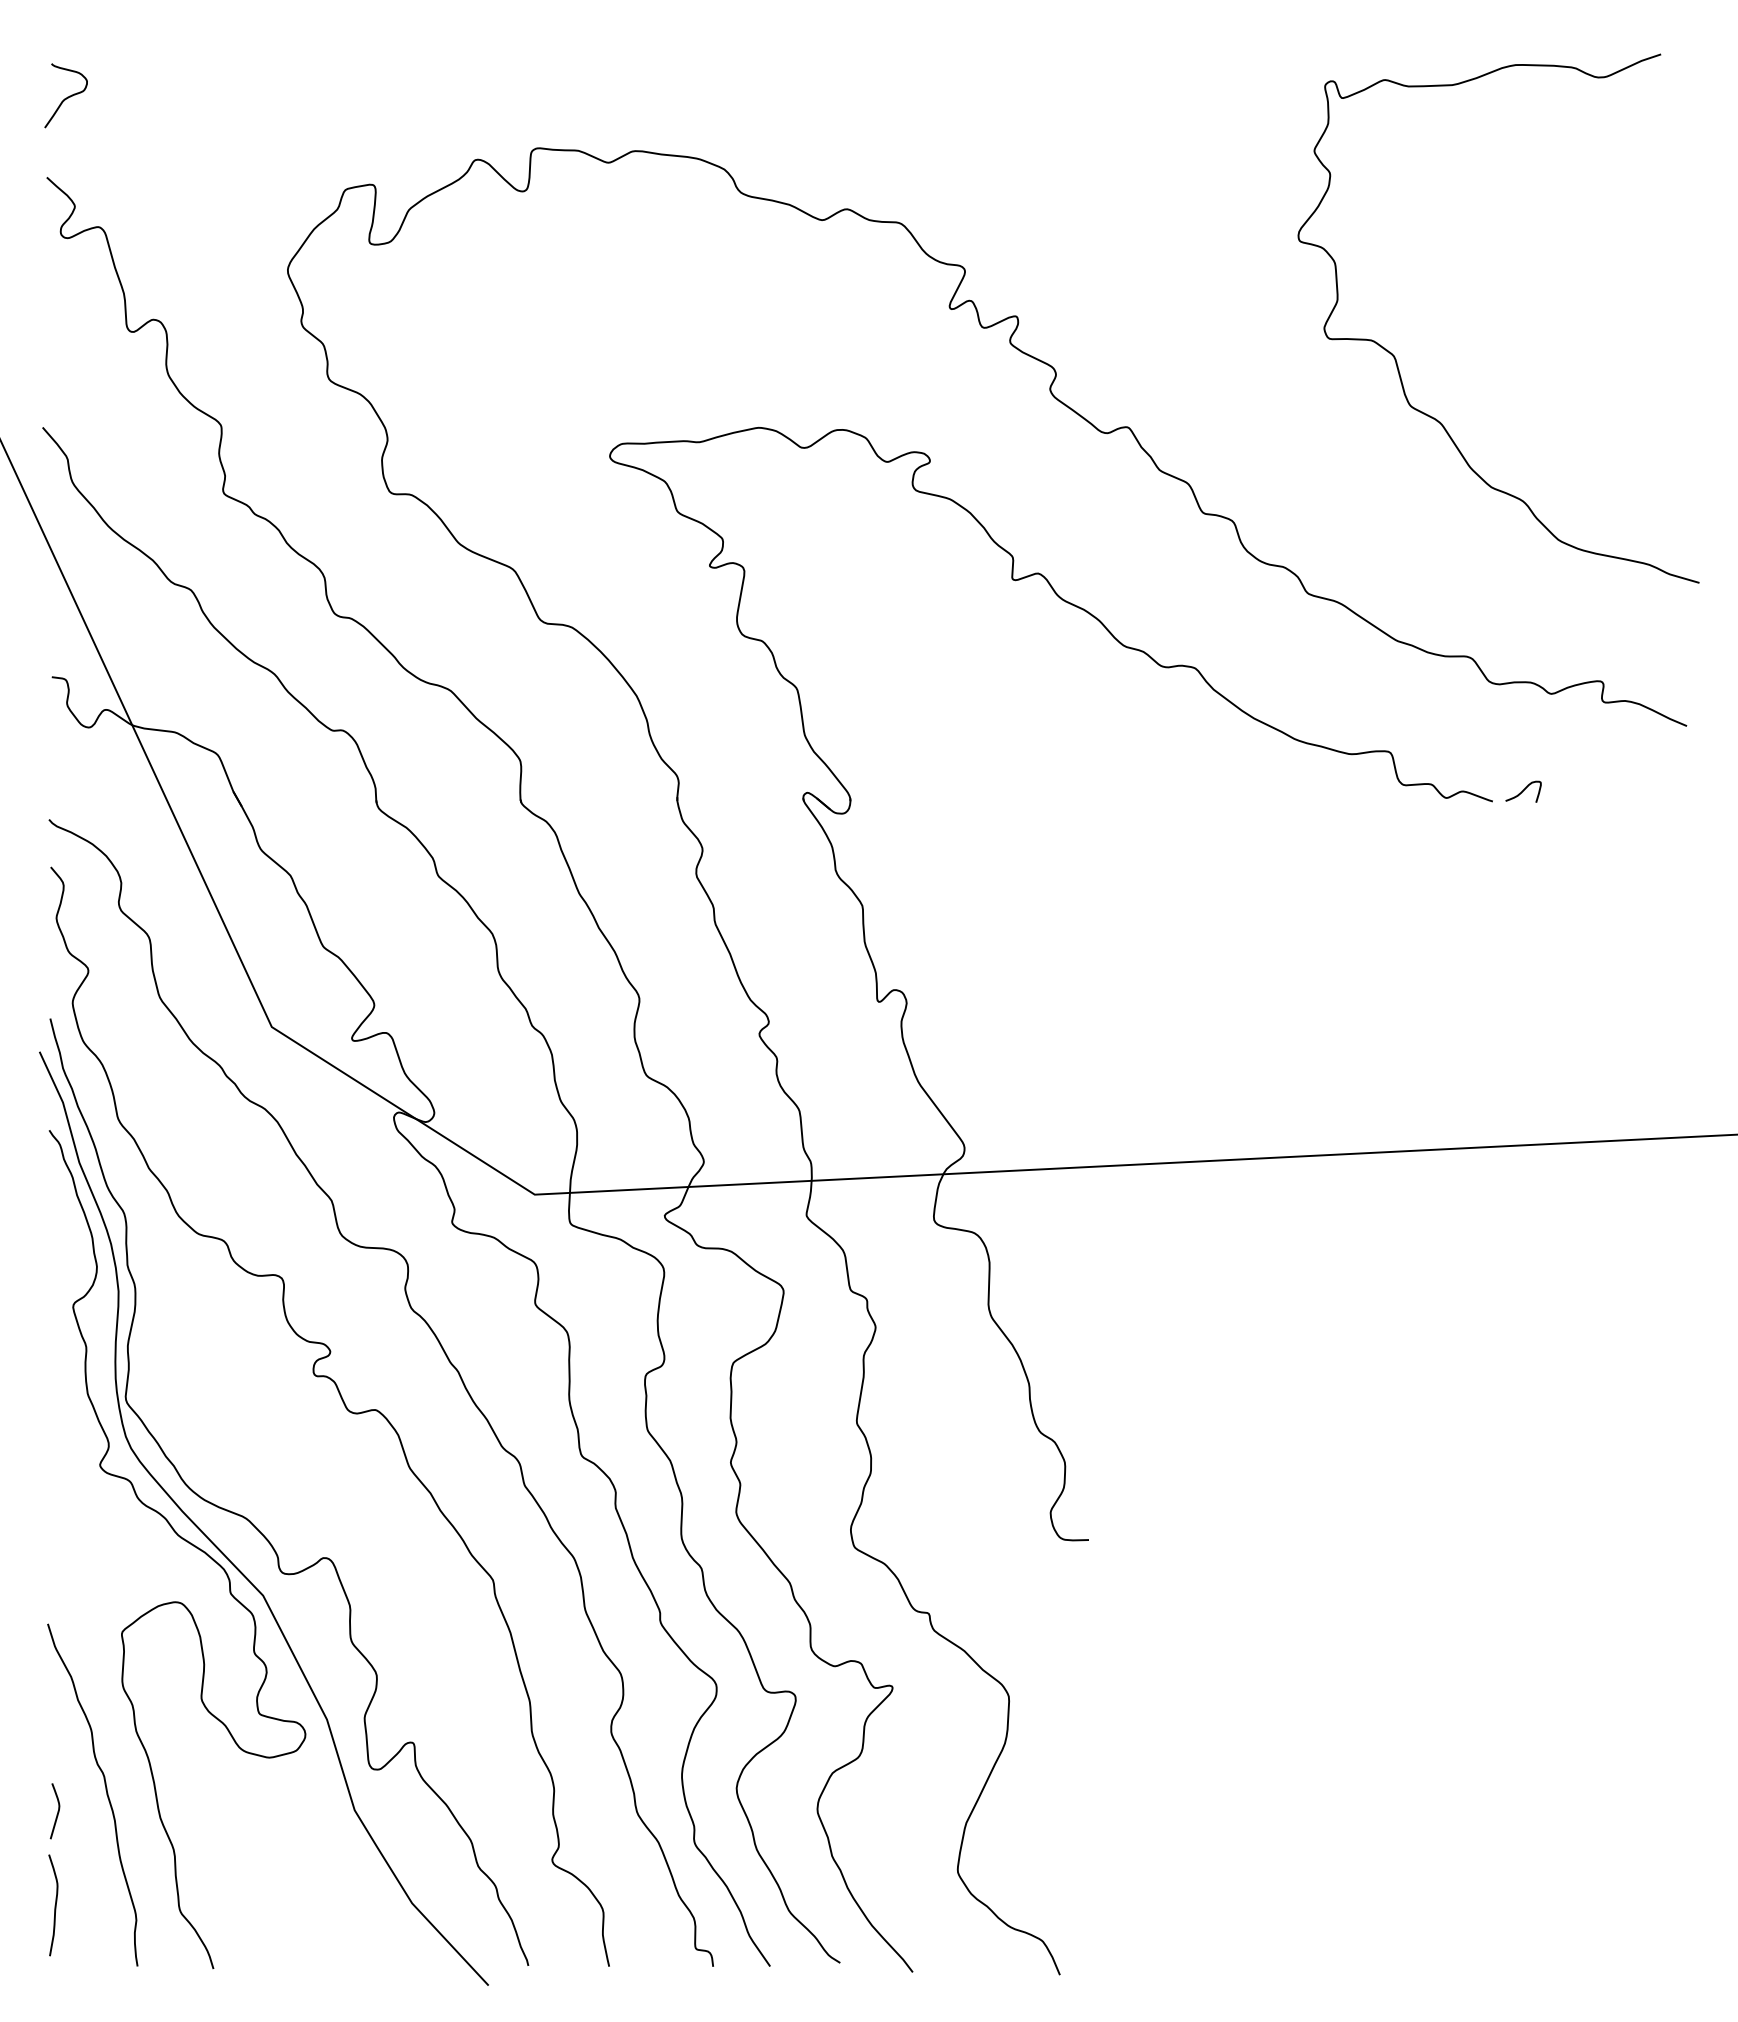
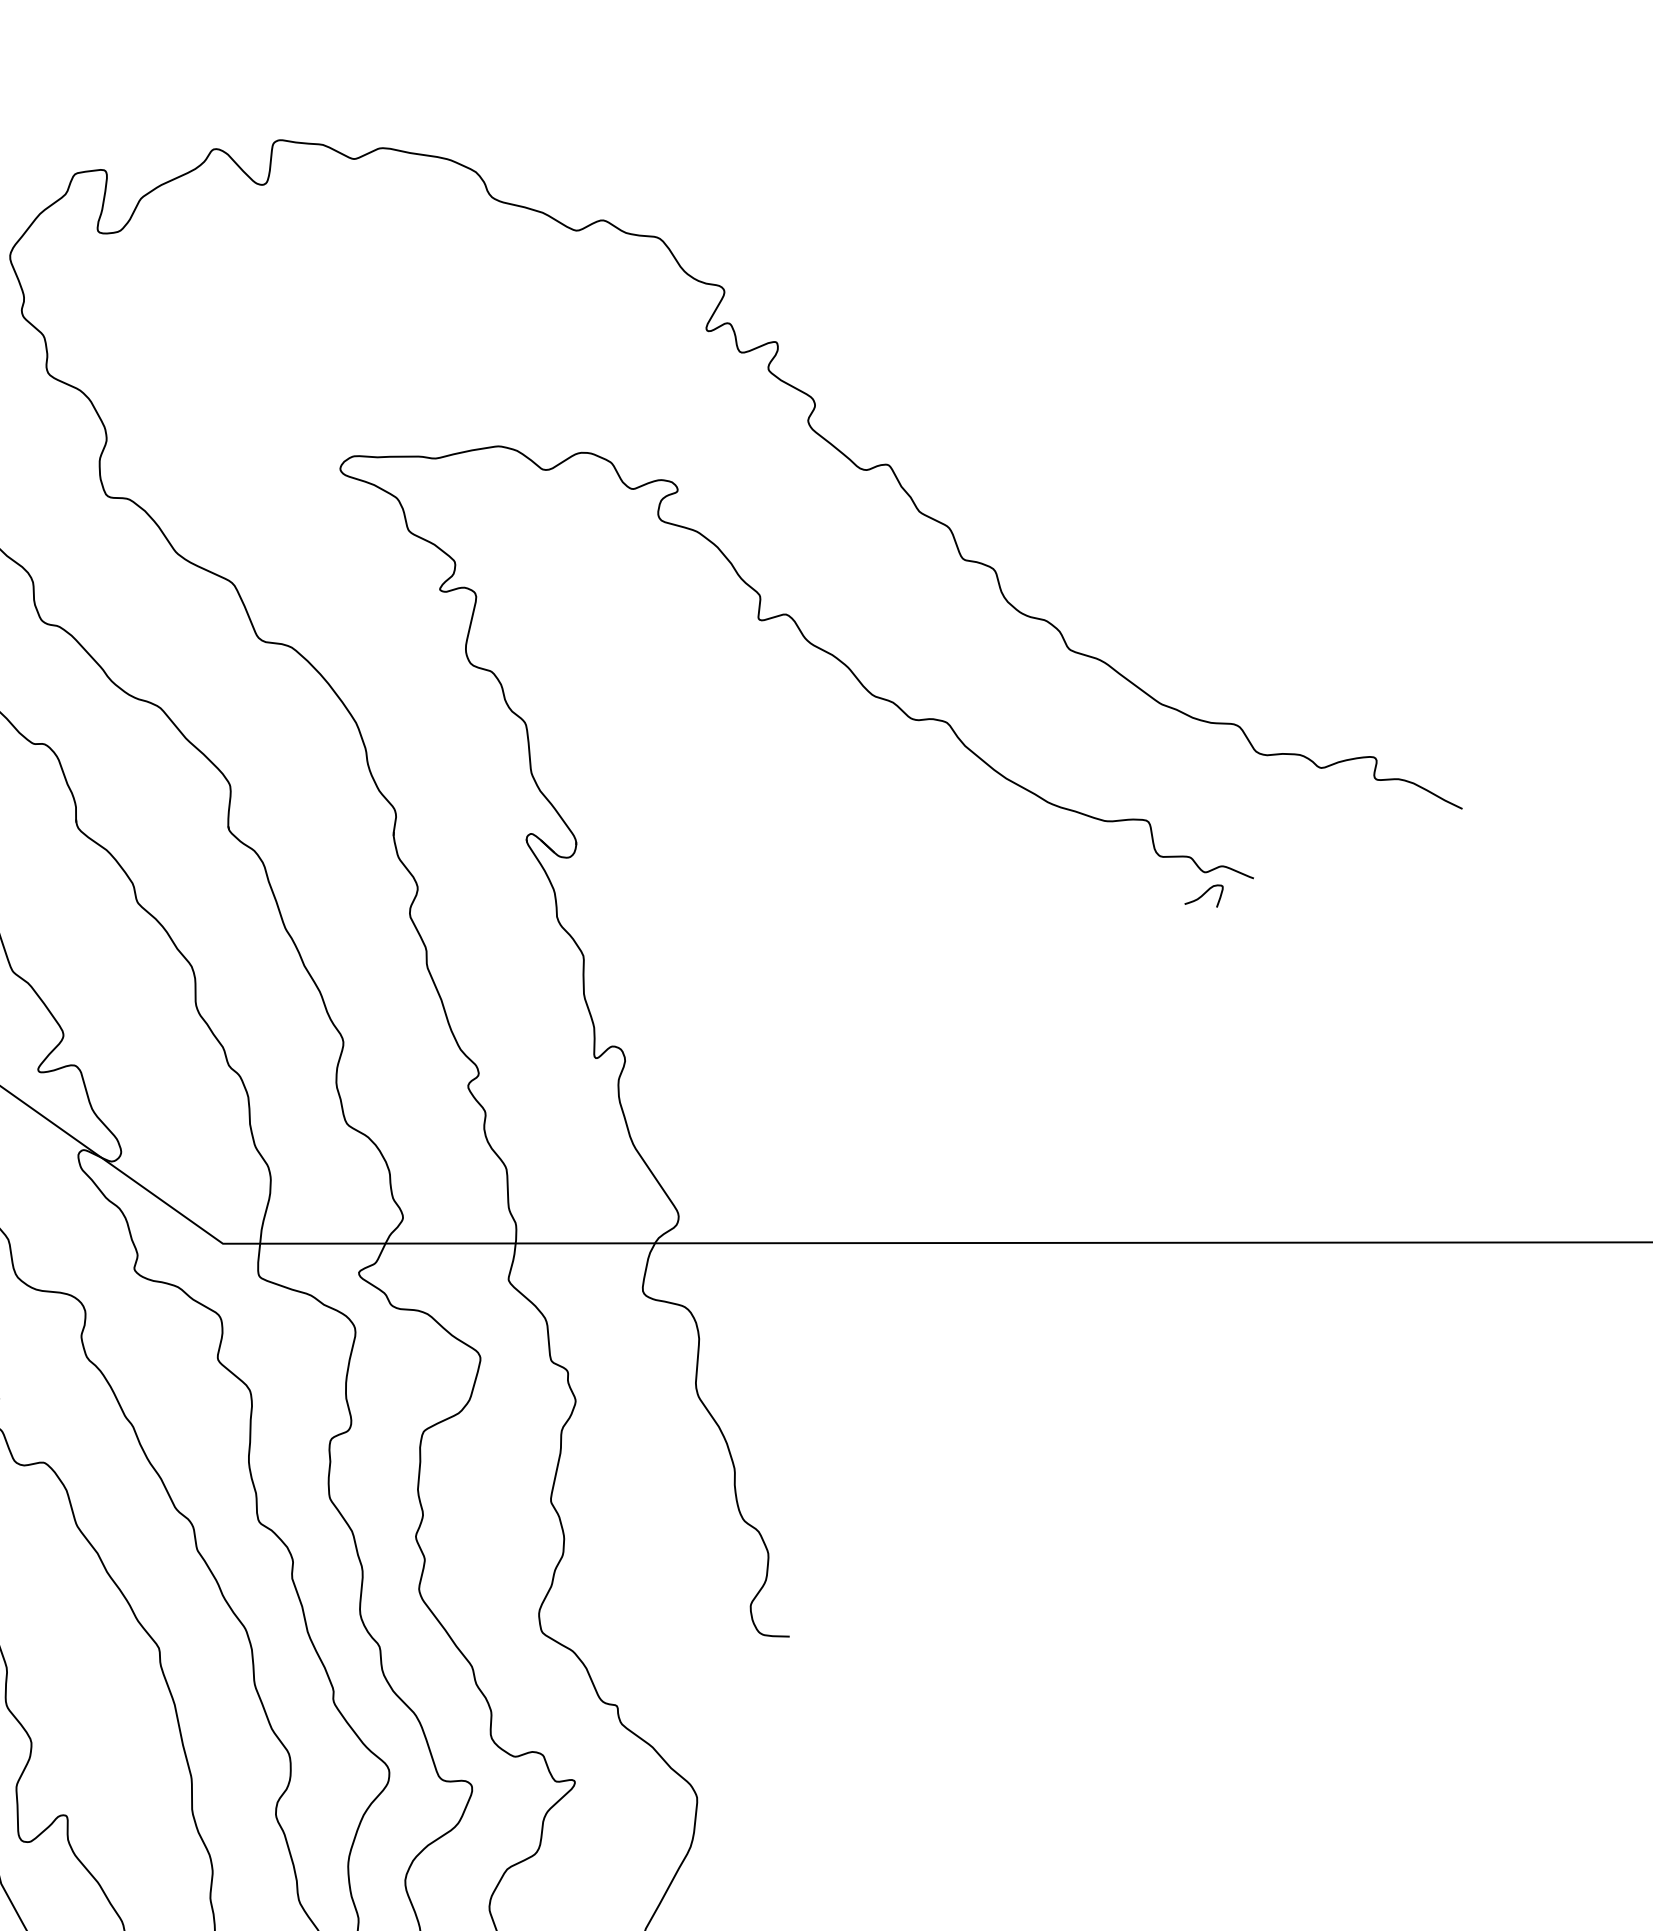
curve: (1395, 356) -> (1174, 404), removed
curve: (1523, 791) -> (1204, 895), moved

